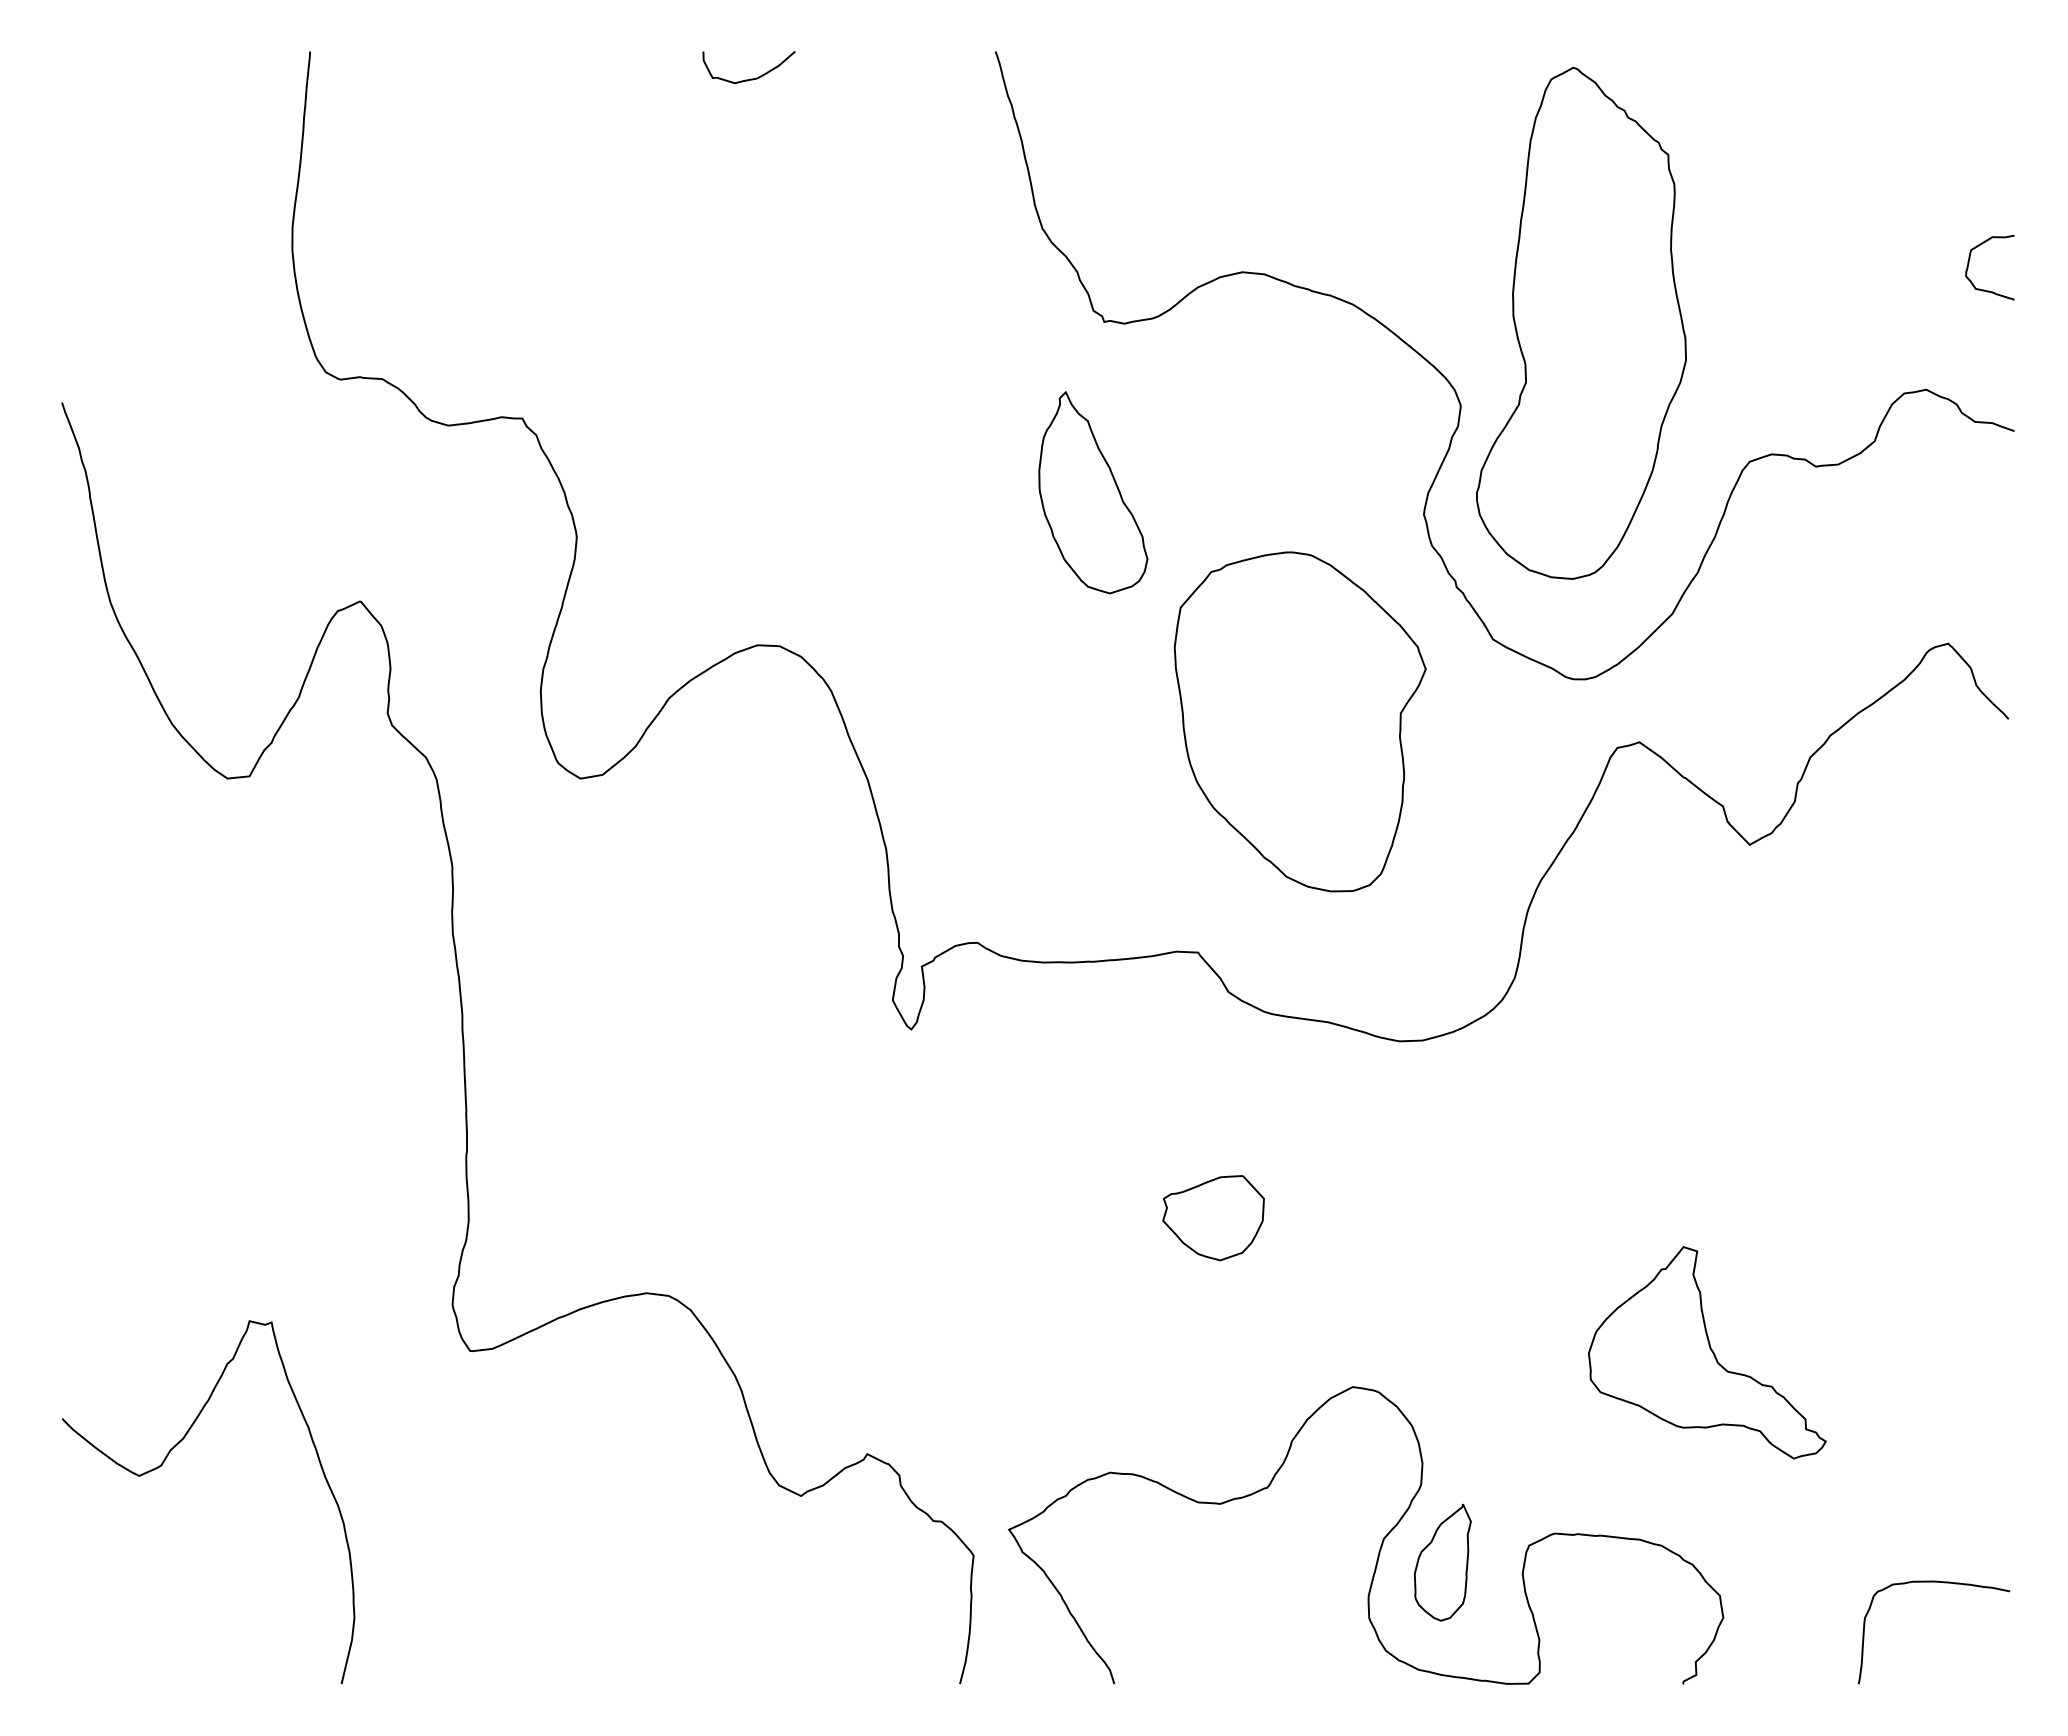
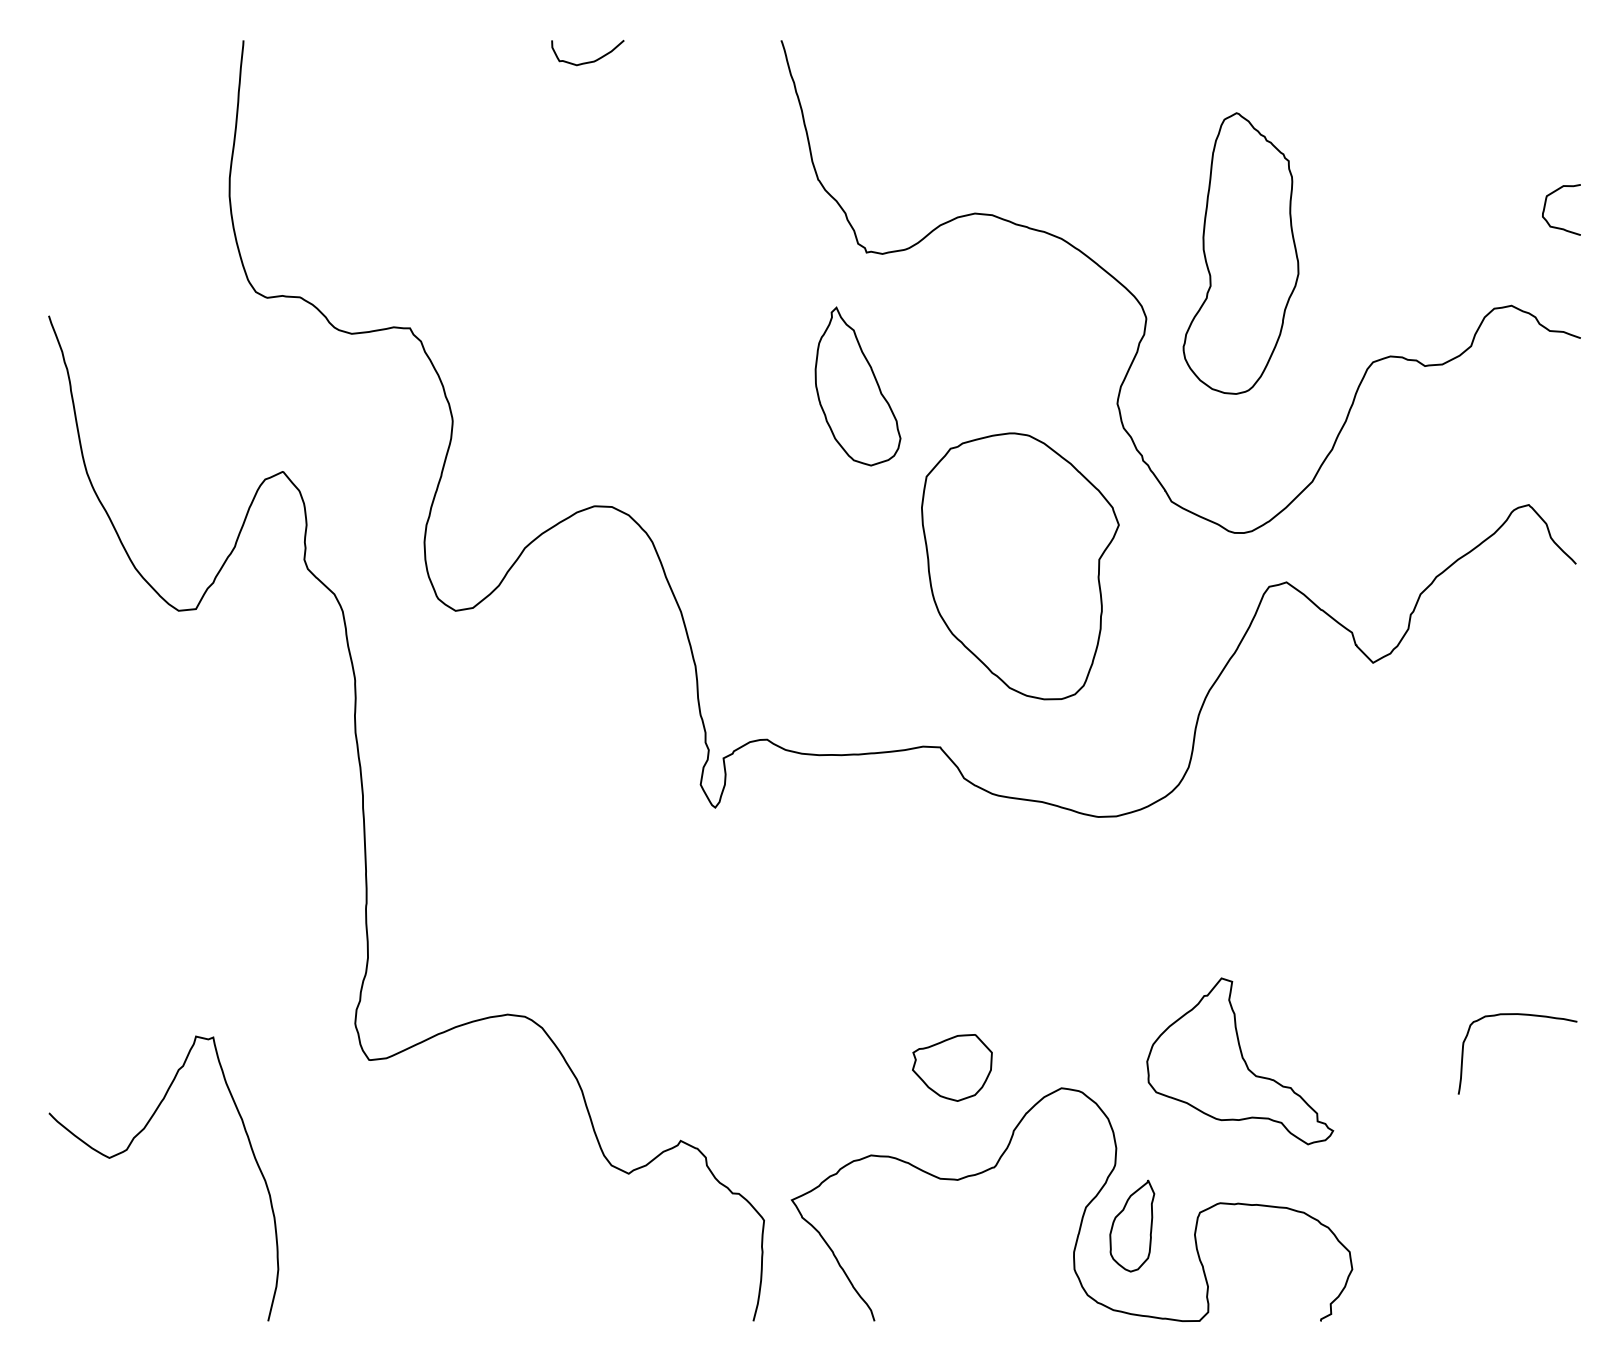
part: (1581, 322) -> (1241, 253), size x0.7
part: (1213, 1218) -> (952, 1068), moved
part: (1707, 1352) -> (1240, 1061), moved
curve: (1933, 1582) -> (1517, 1014), moved

